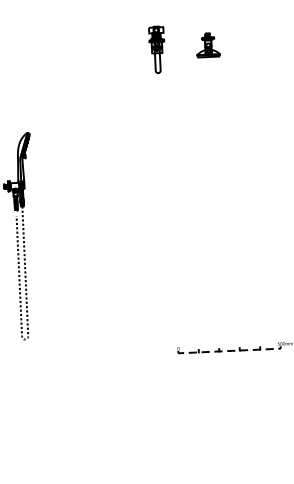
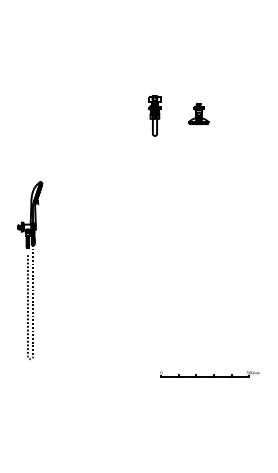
line: (229, 350) -> (205, 376), dashed -> solid

